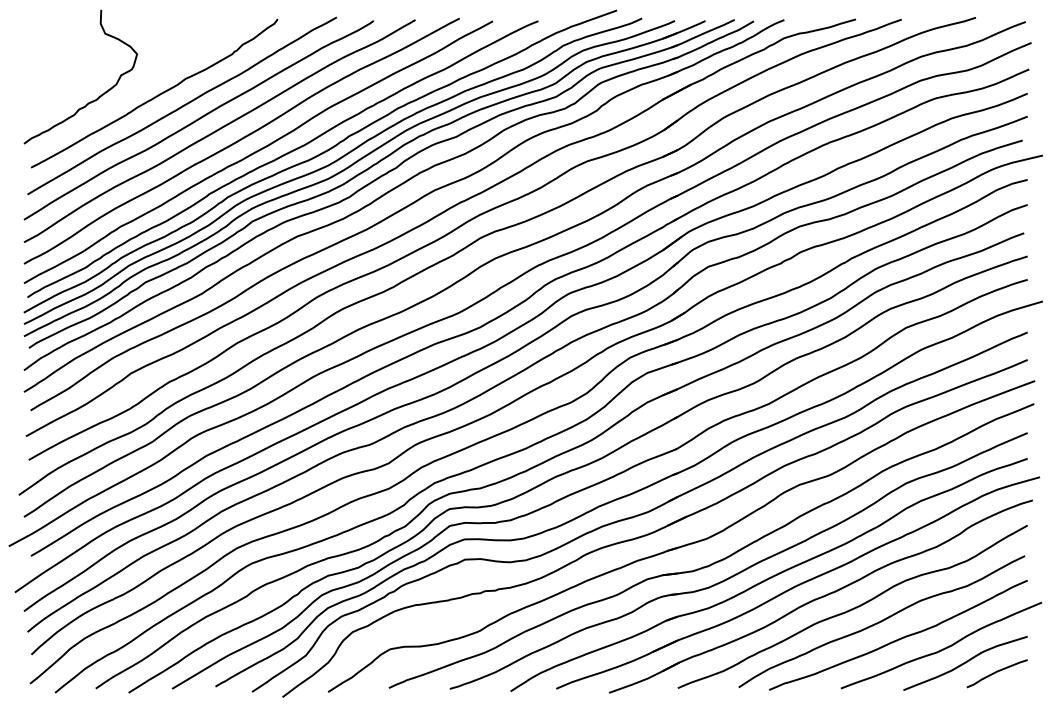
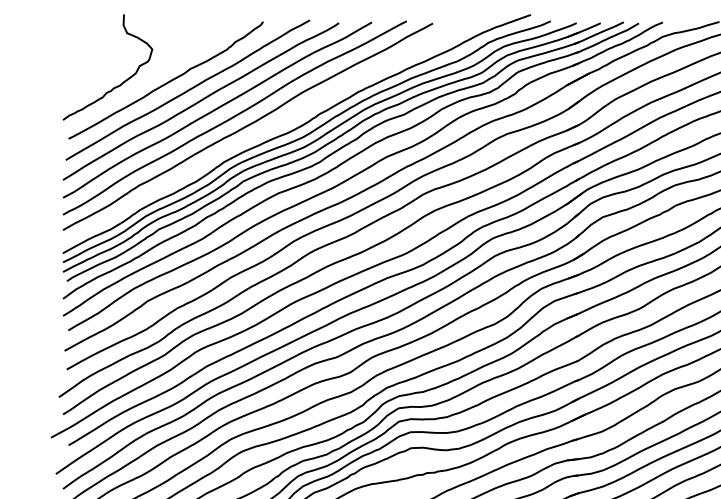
curve: (282, 157) -> (267, 130), removed

